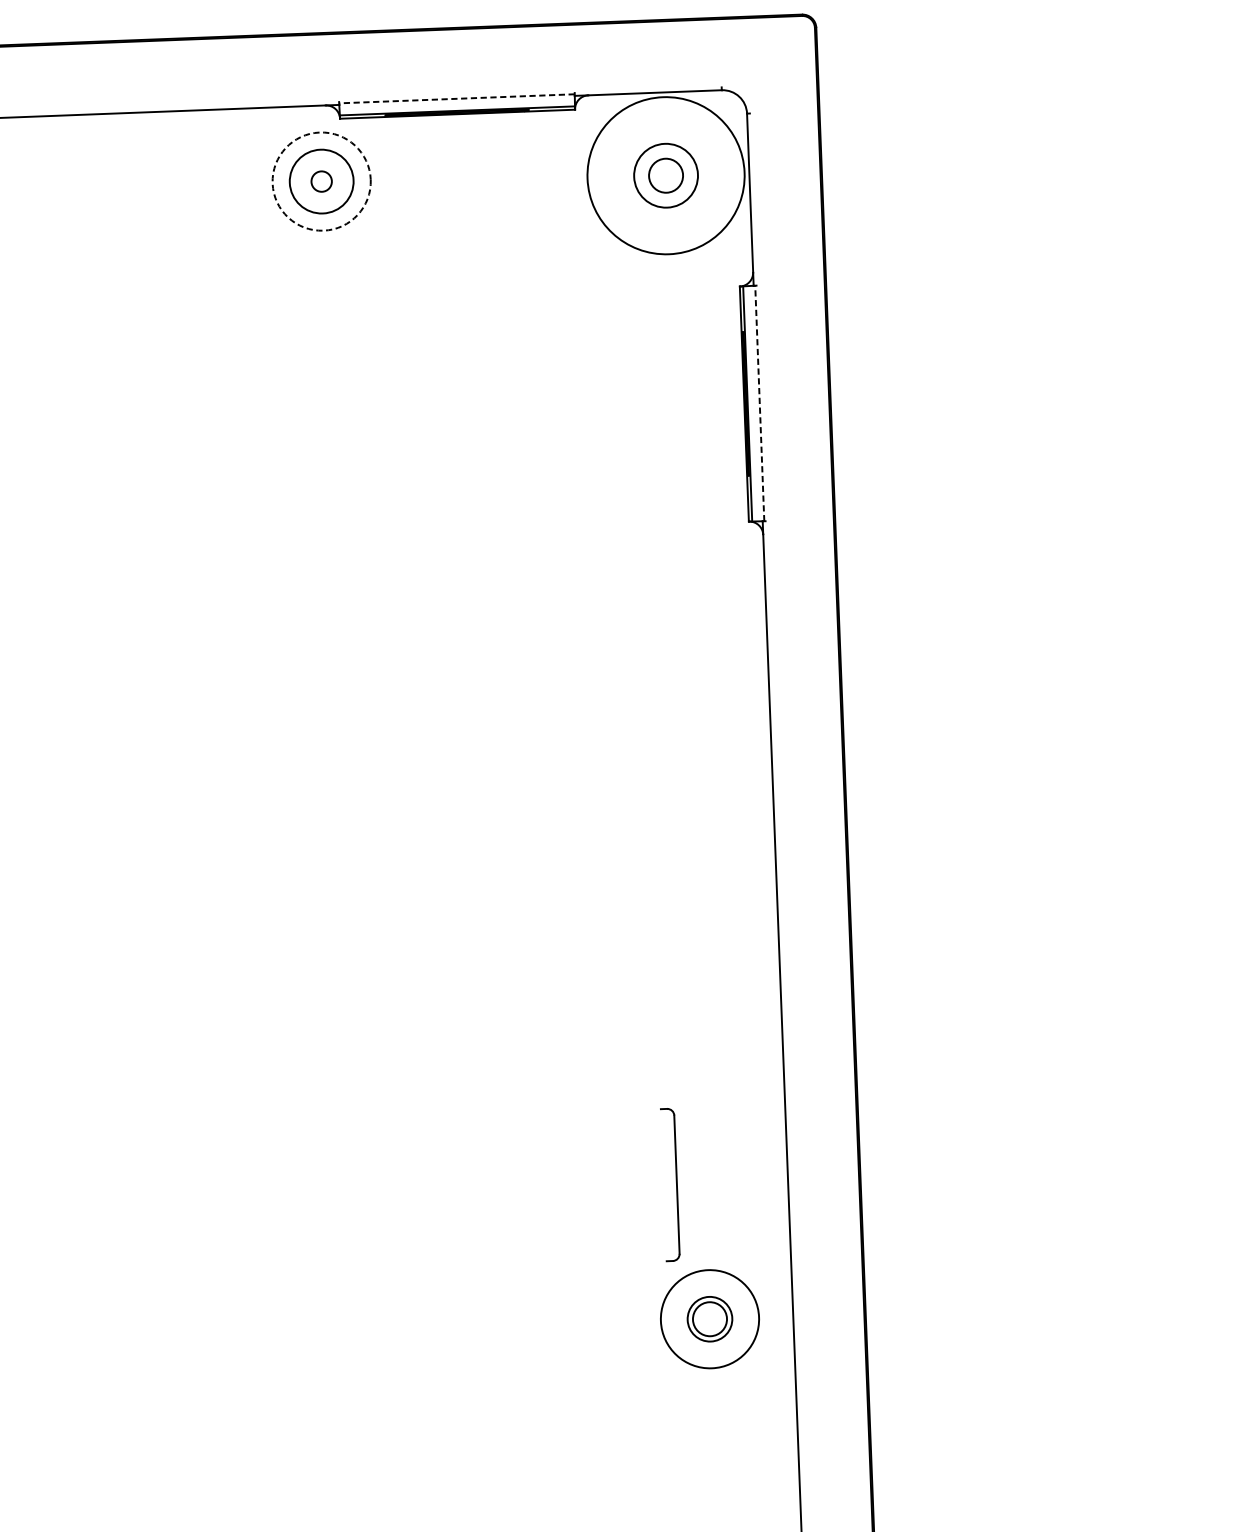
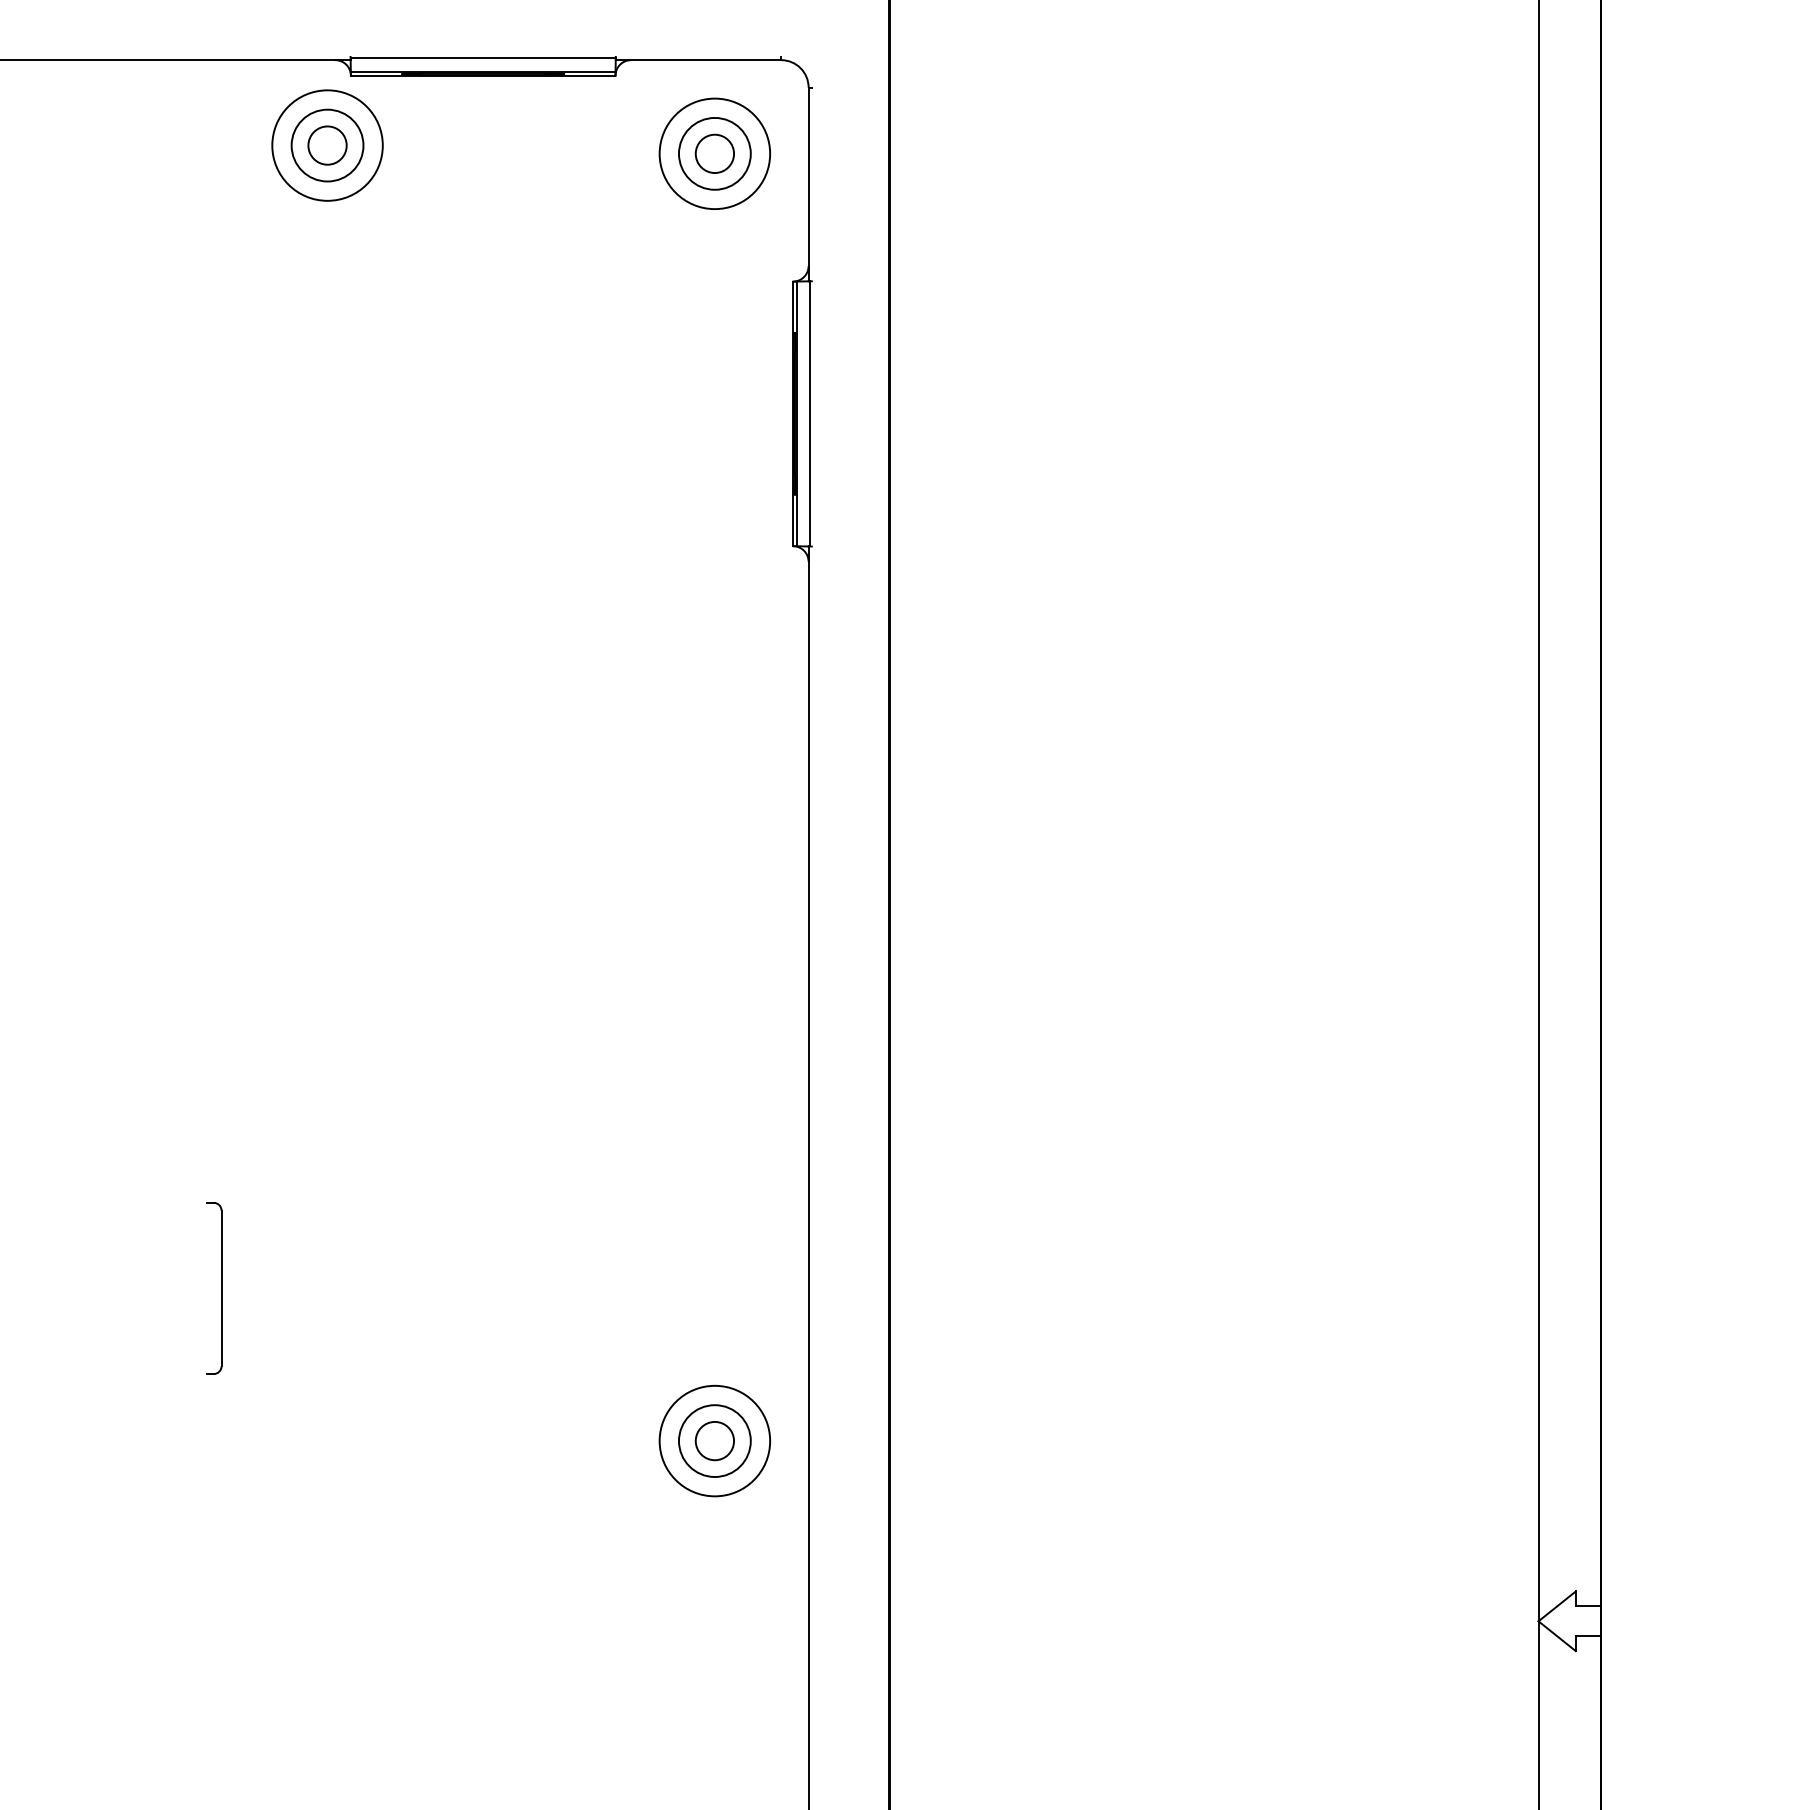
line: (457, 98) -> (483, 58), dashed -> solid
circle: (665, 175) -> (714, 153), size x0.62
circle: (321, 181) -> (327, 145), dashed -> solid
circle: (321, 181) -> (327, 145), size x1.67
line: (759, 403) -> (810, 413), dashed -> solid
part: (676, 1184) -> (221, 1288), moved
circle: (709, 1318) -> (714, 1440), size x1.43

